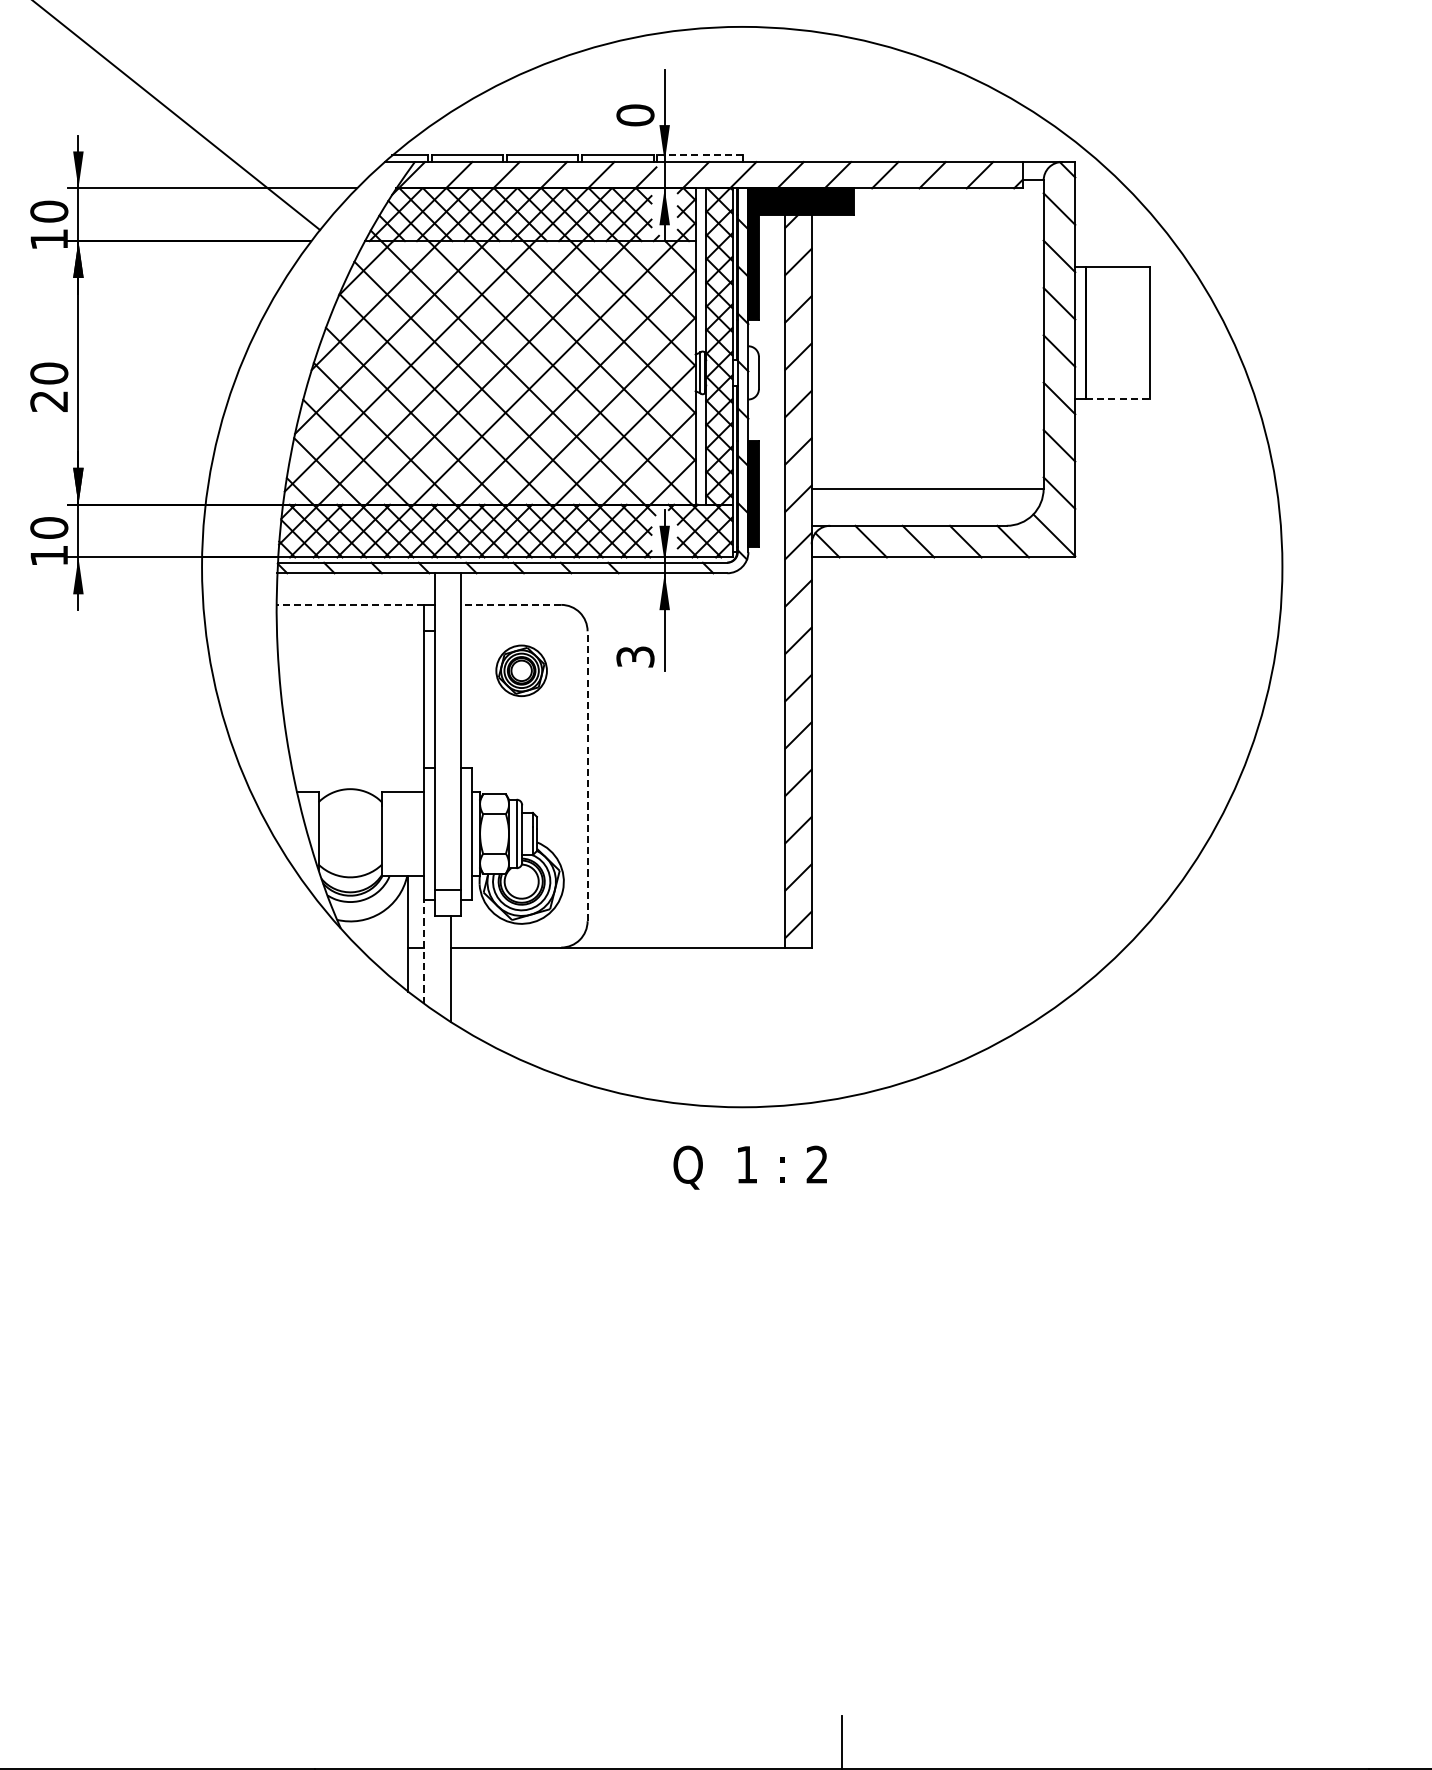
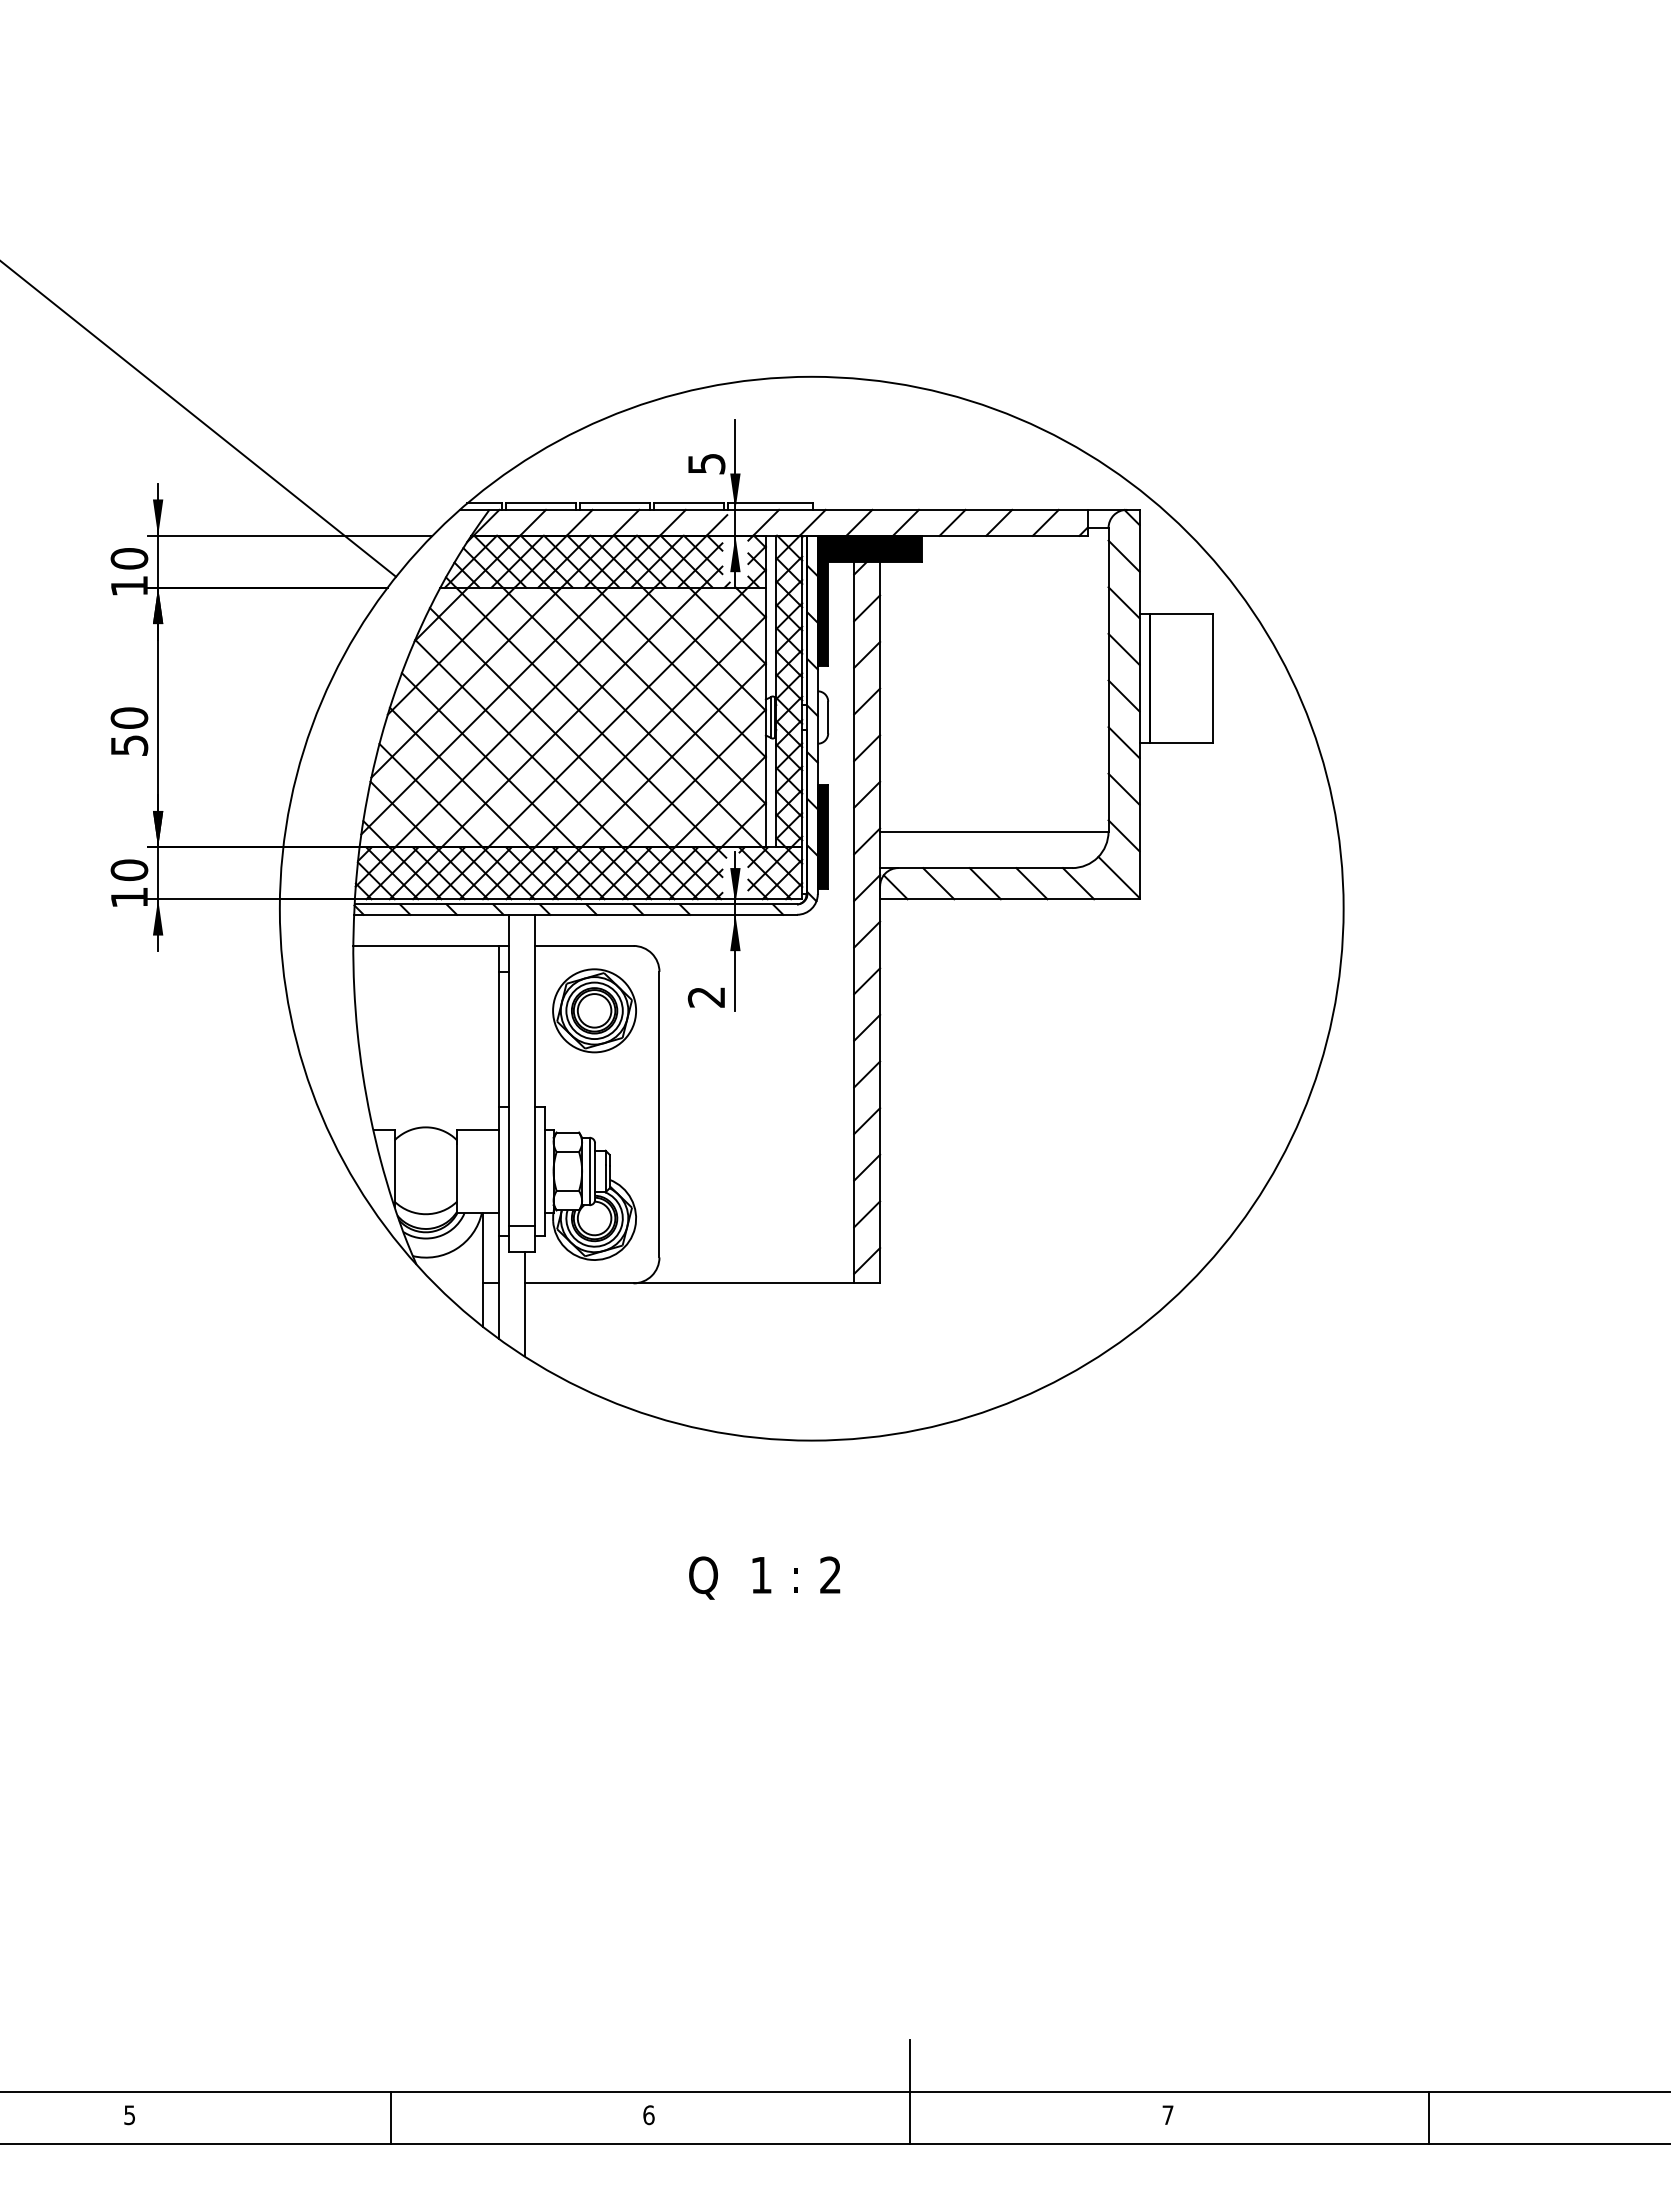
text: (635, 114) -> (706, 463), 0 -> 5
line: (699, 155) -> (769, 503), dashed -> solid
line: (1118, 399) -> (1182, 743), dashed -> solid
text: (49, 401) -> (129, 745), 20 -> 50
line: (350, 604) -> (426, 945), dashed -> solid
line: (510, 604) -> (583, 945), dashed -> solid
text: (635, 657) -> (706, 997), 3 -> 2
part: (521, 670) -> (594, 1010), size x1.67
line: (587, 776) -> (659, 1114), dashed -> solid
line: (424, 951) -> (498, 1287), dashed -> solid
text: (750, 1167) -> (764, 1577), moved

